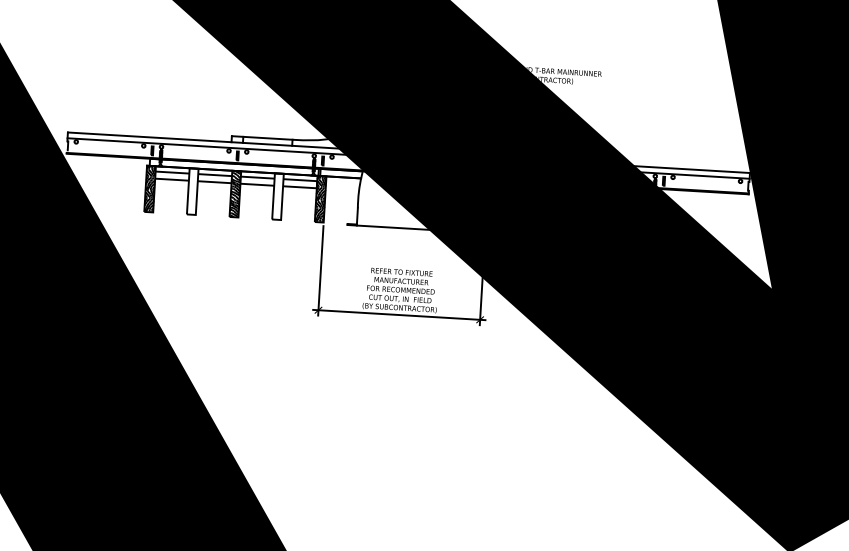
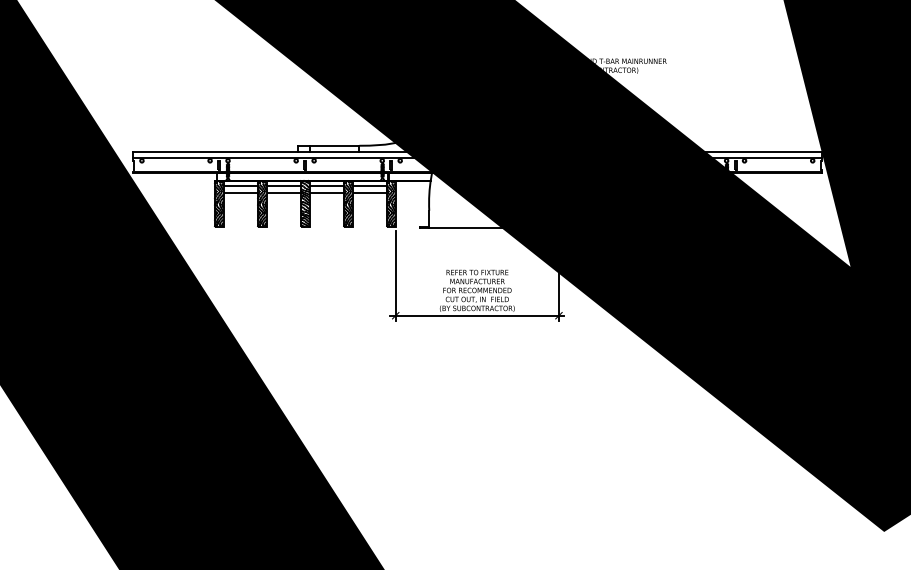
hatch: (192, 191) -> (261, 203), added
hatch: (277, 196) -> (347, 203), added

